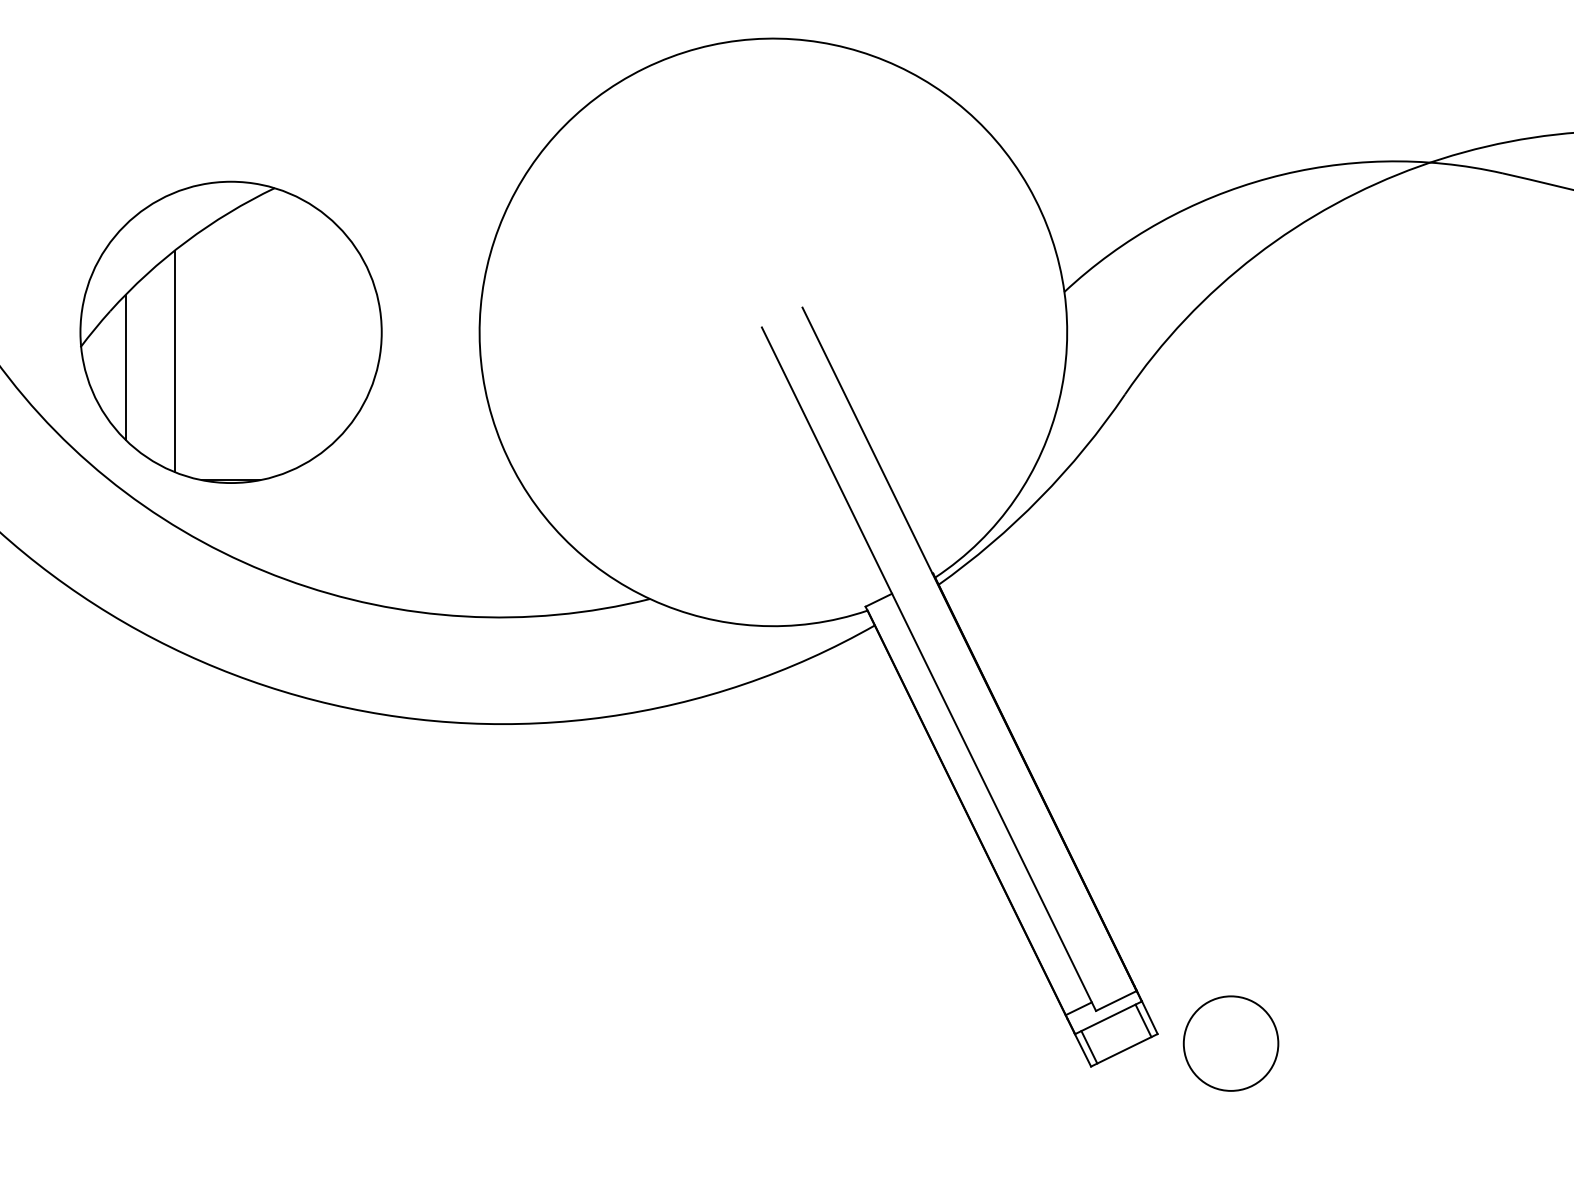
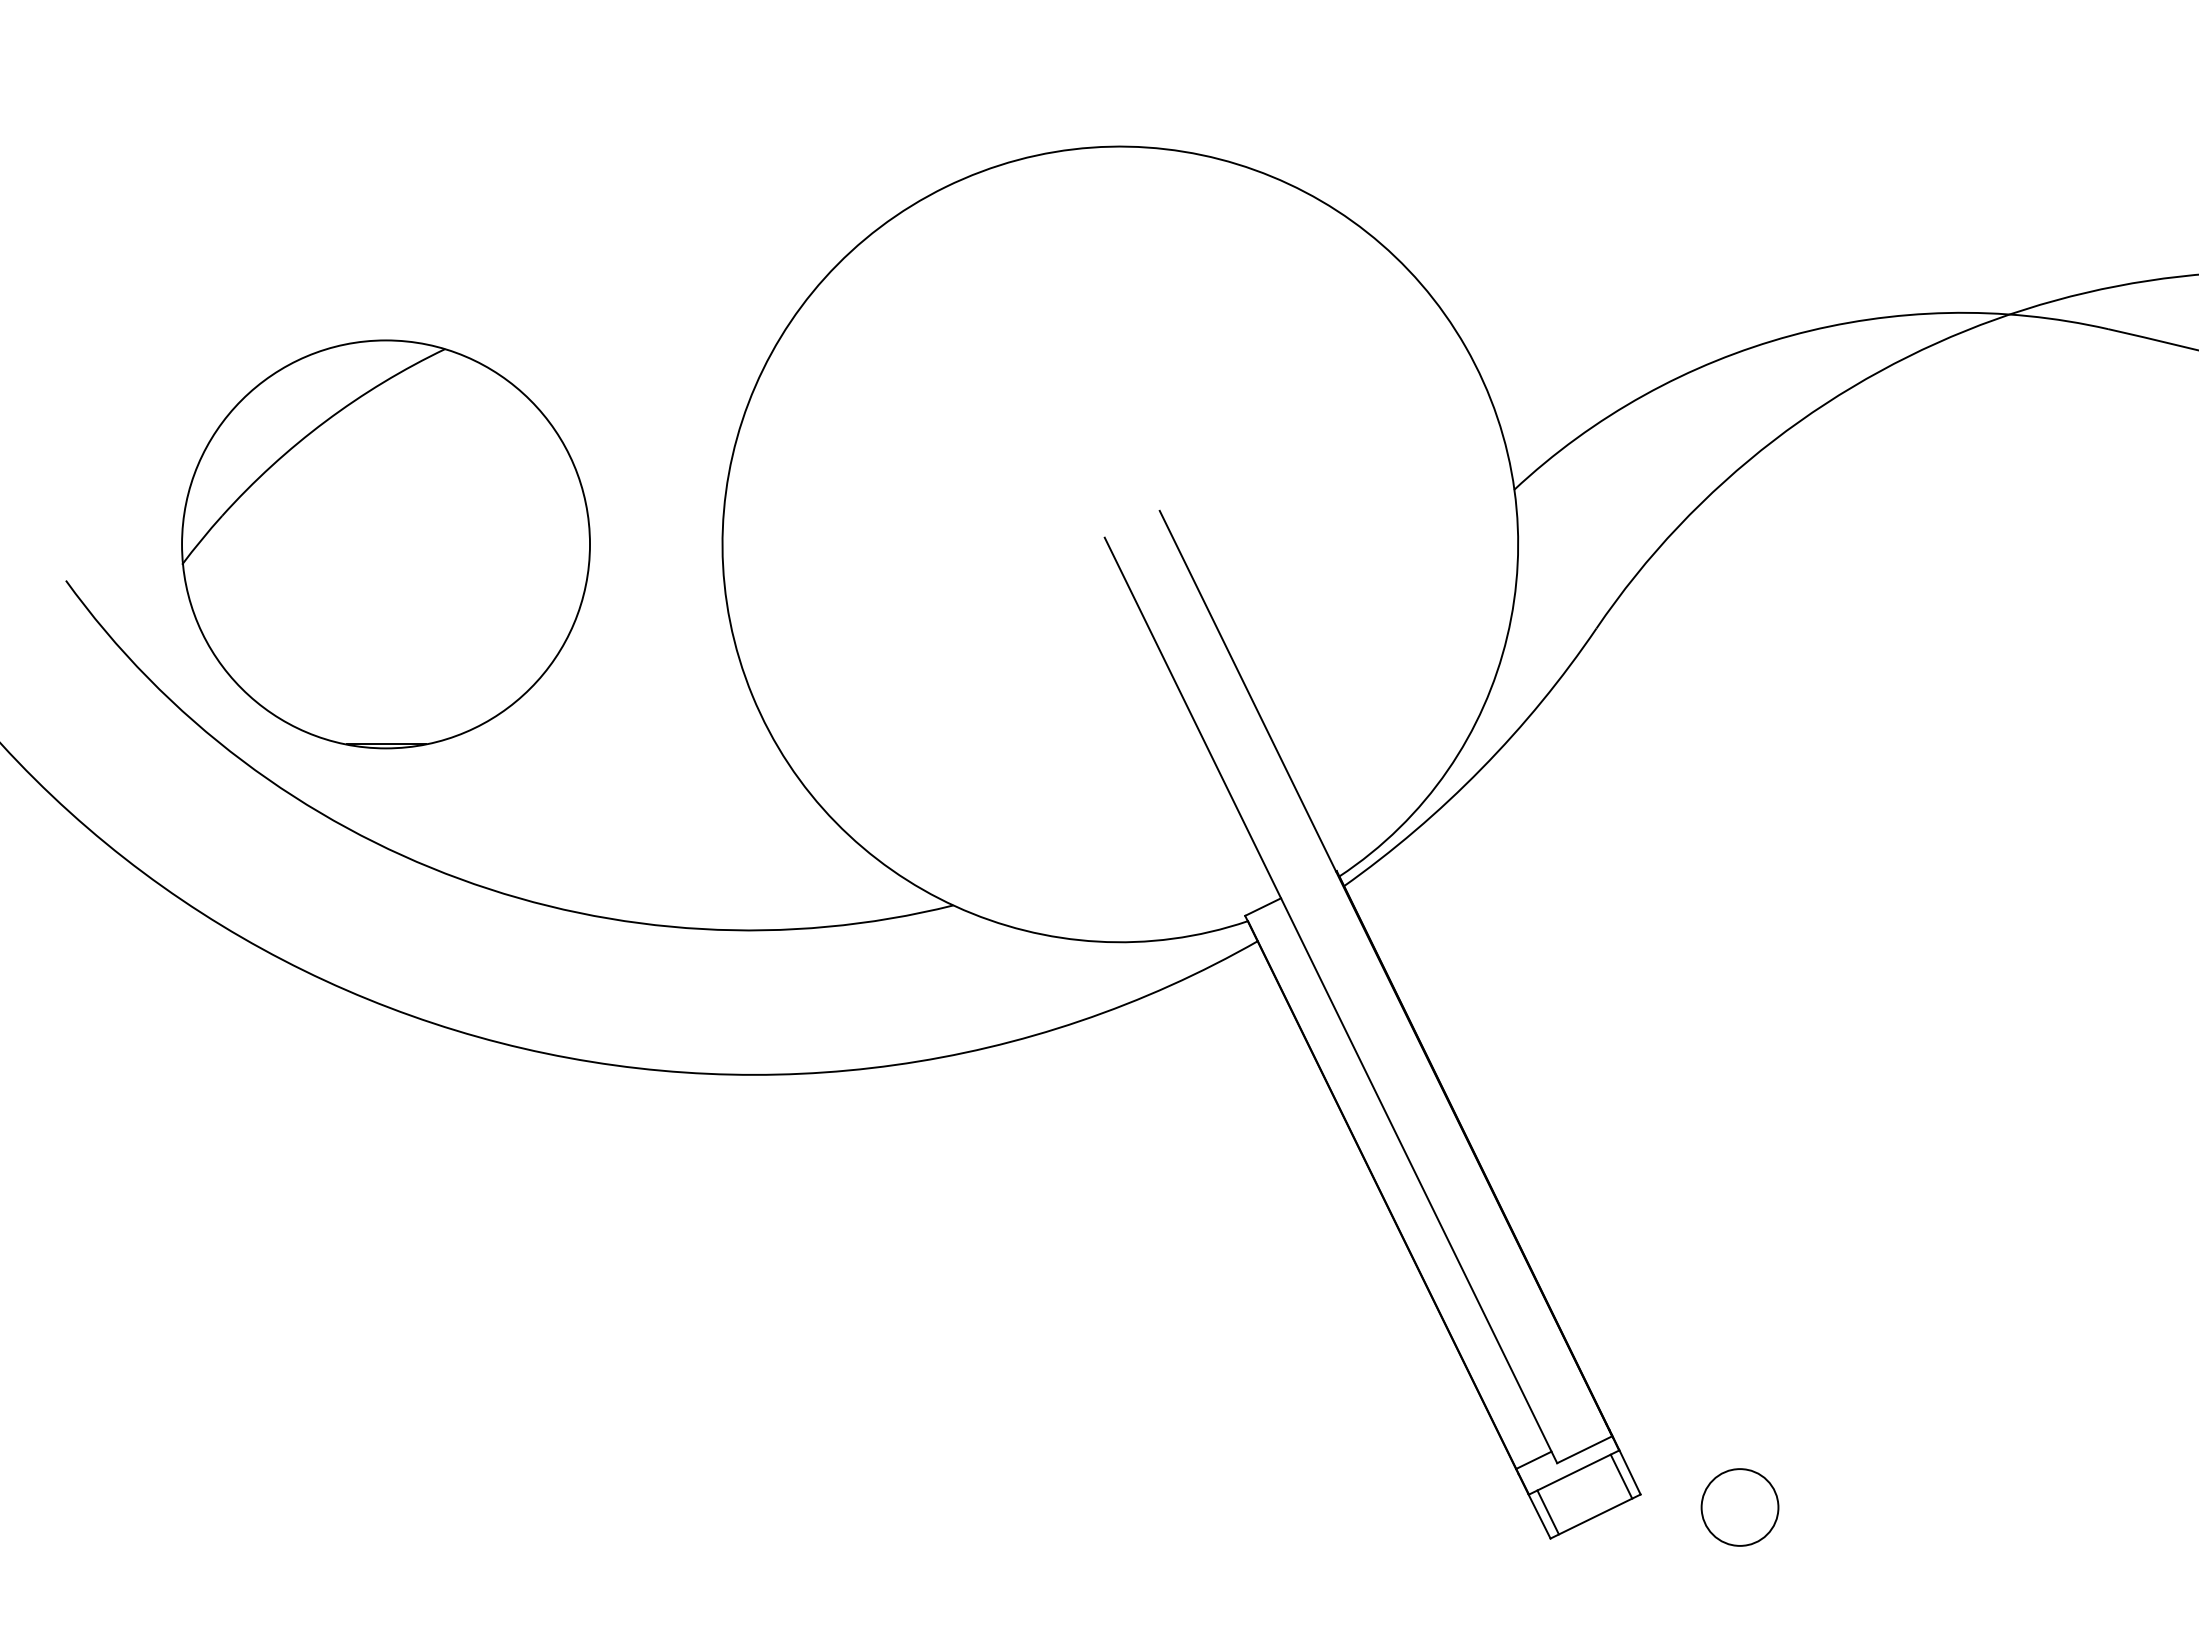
line: (174, 361) -> (309, 583), removed
line: (125, 367) -> (243, 591), removed
circle: (1230, 1043) -> (1739, 1507), size x0.6

